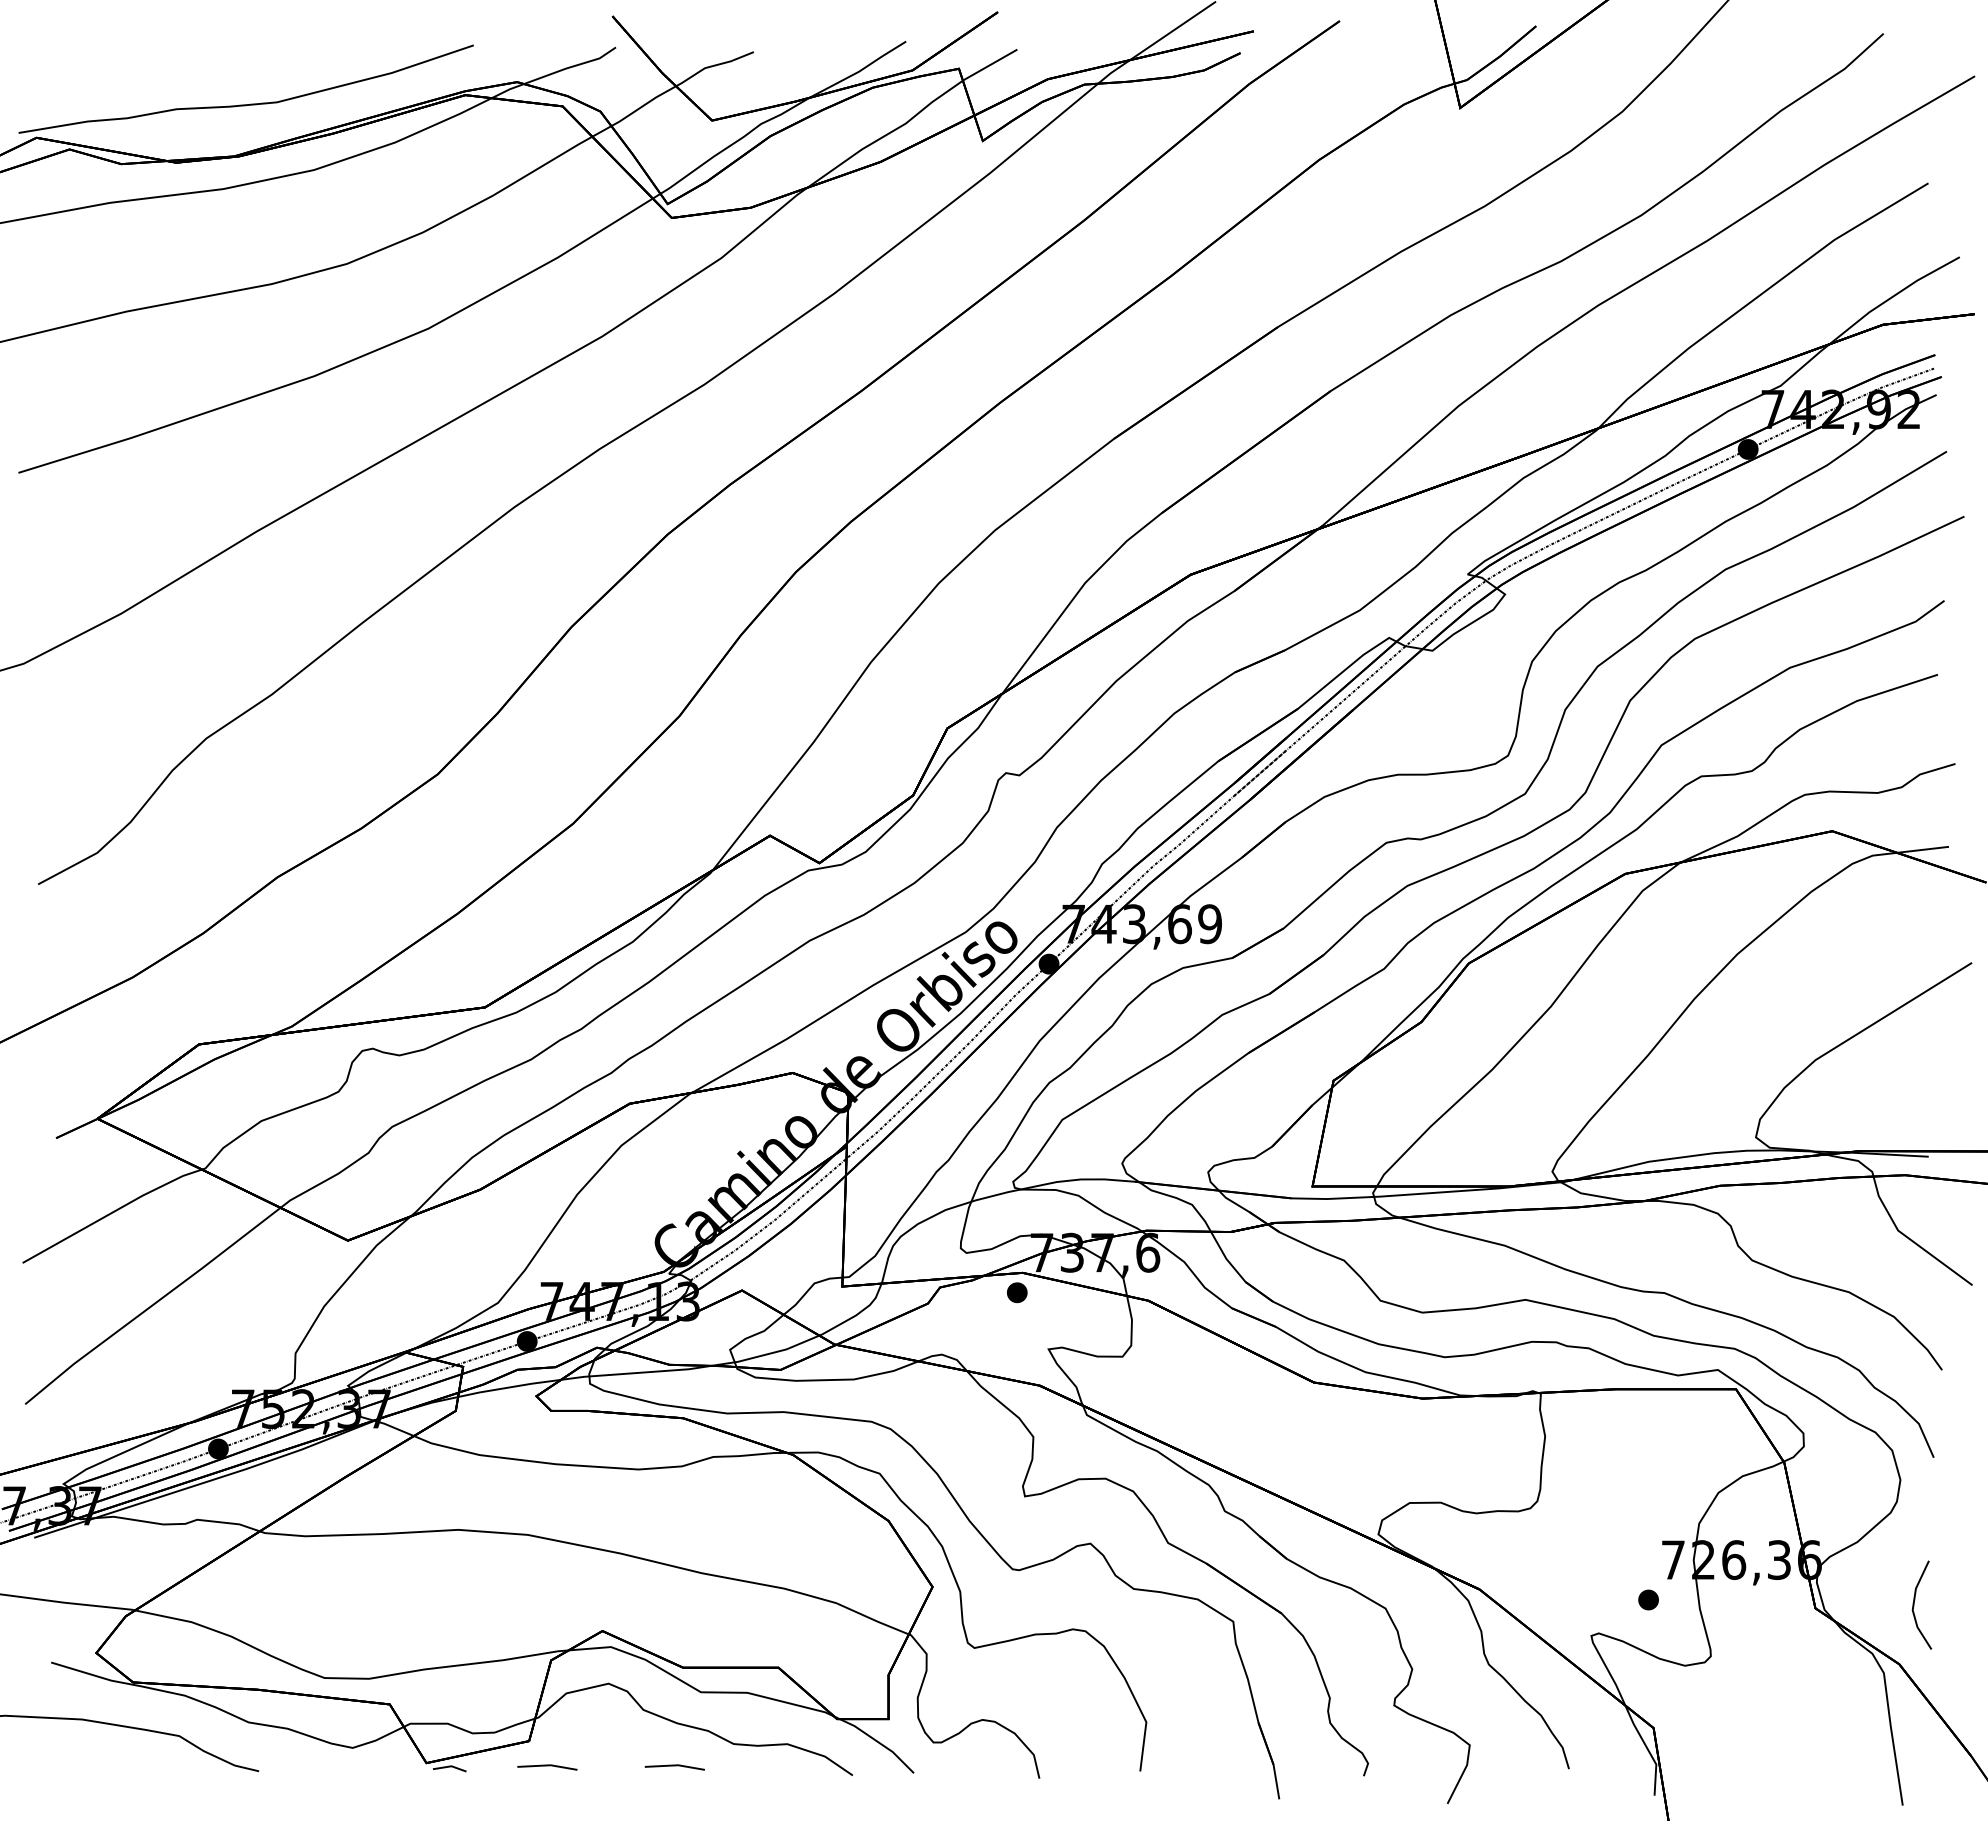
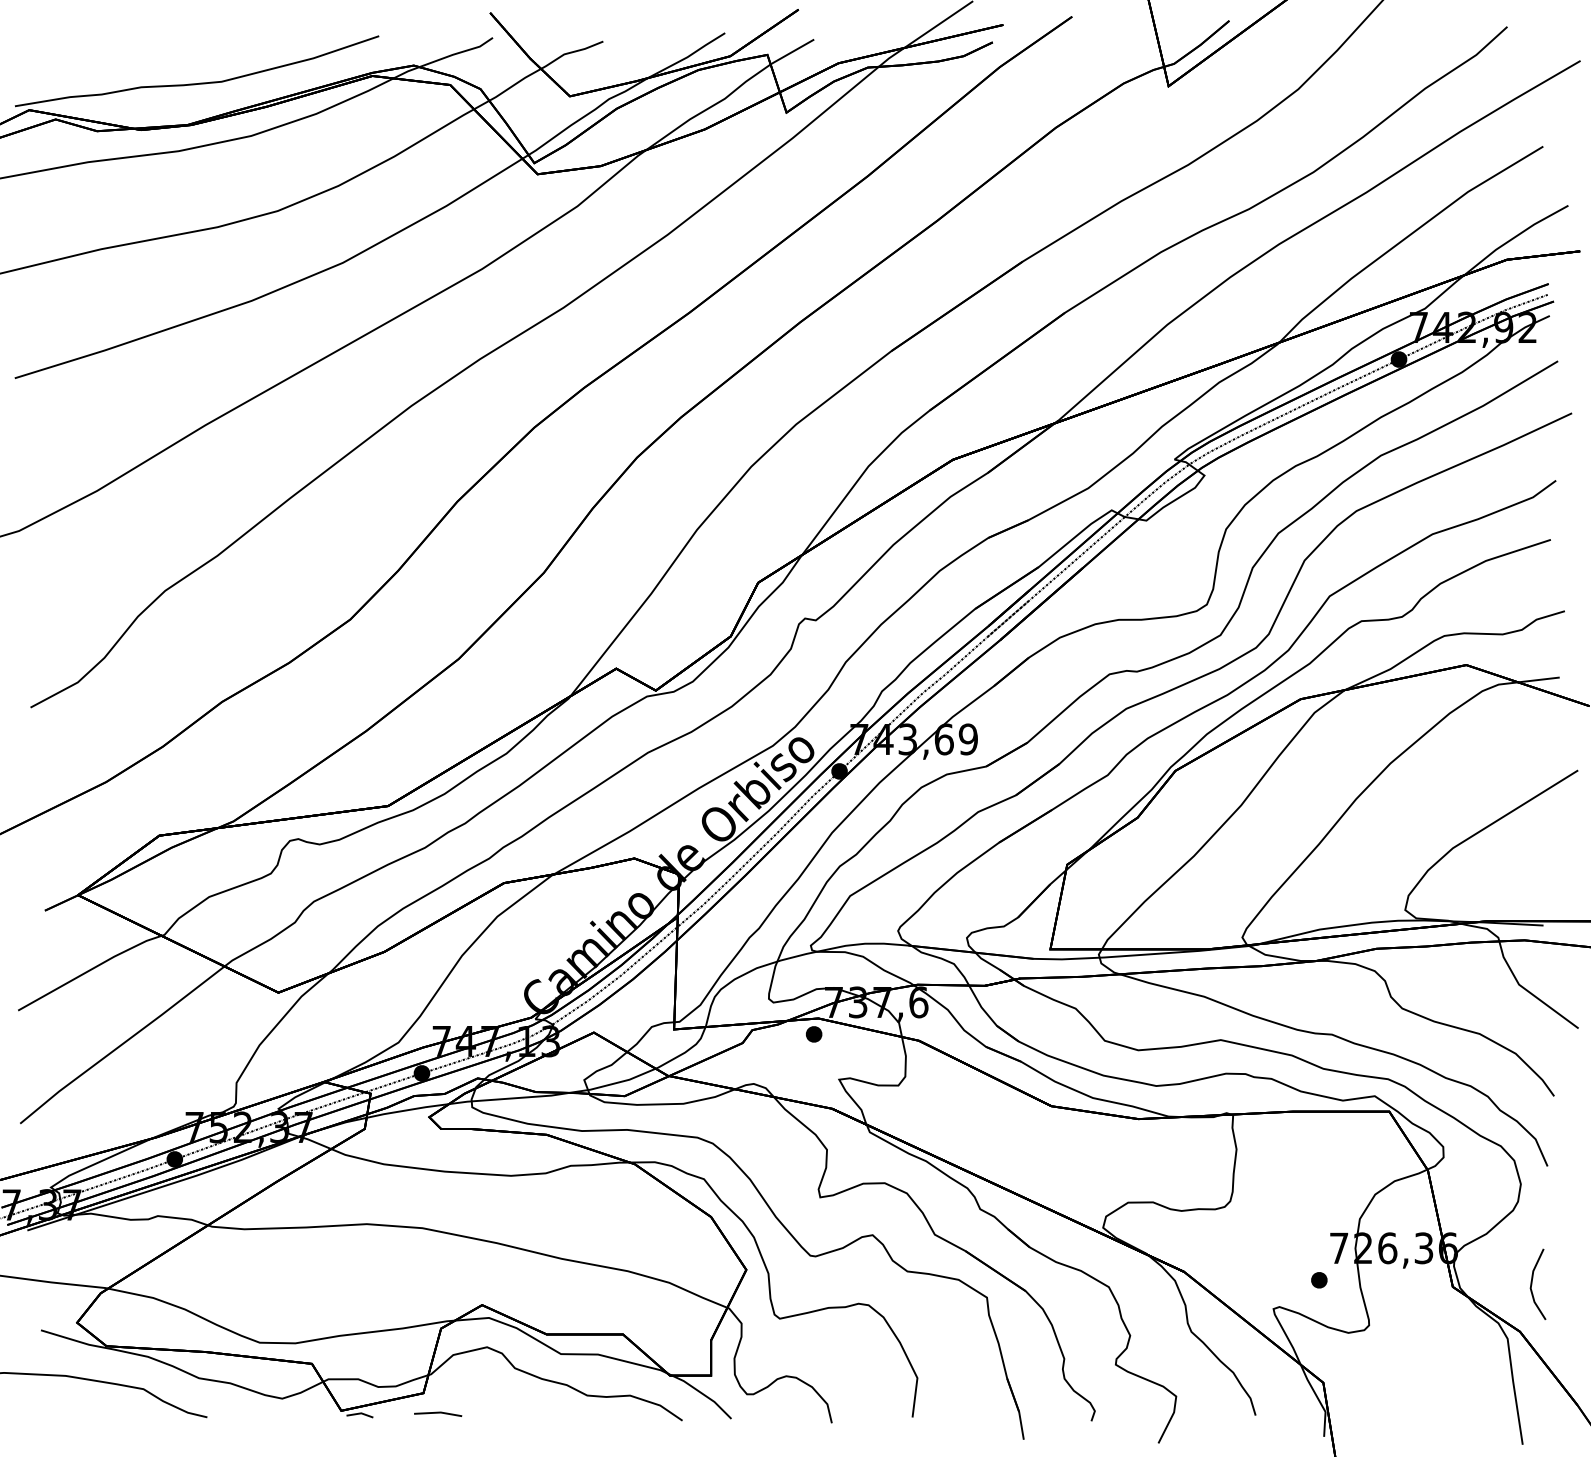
line: (675, 1766) -> (540, 1413), removed

